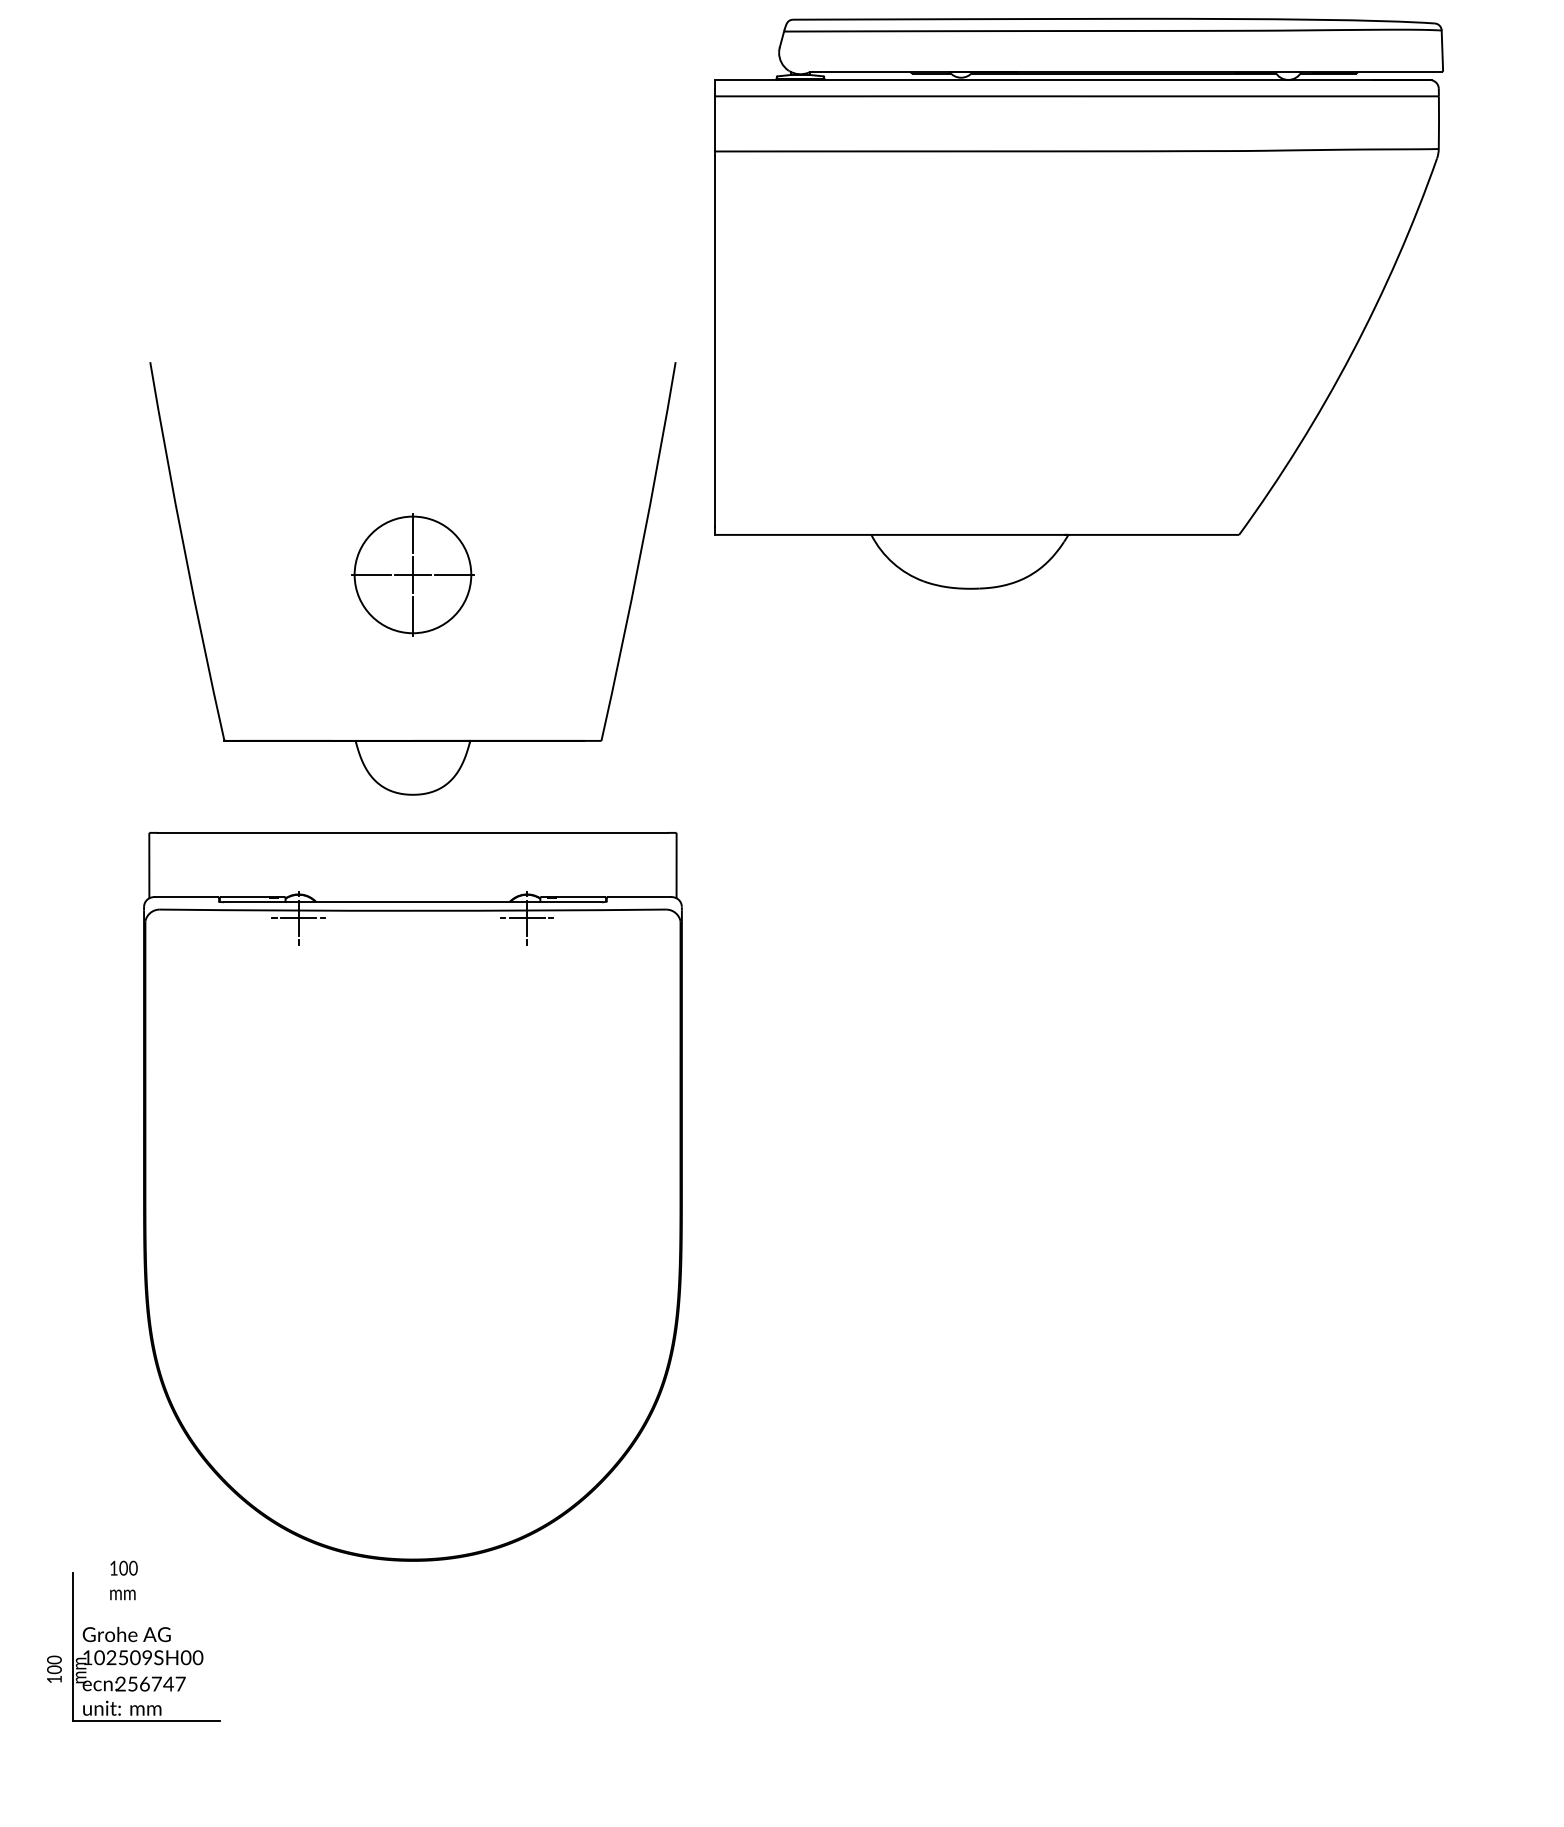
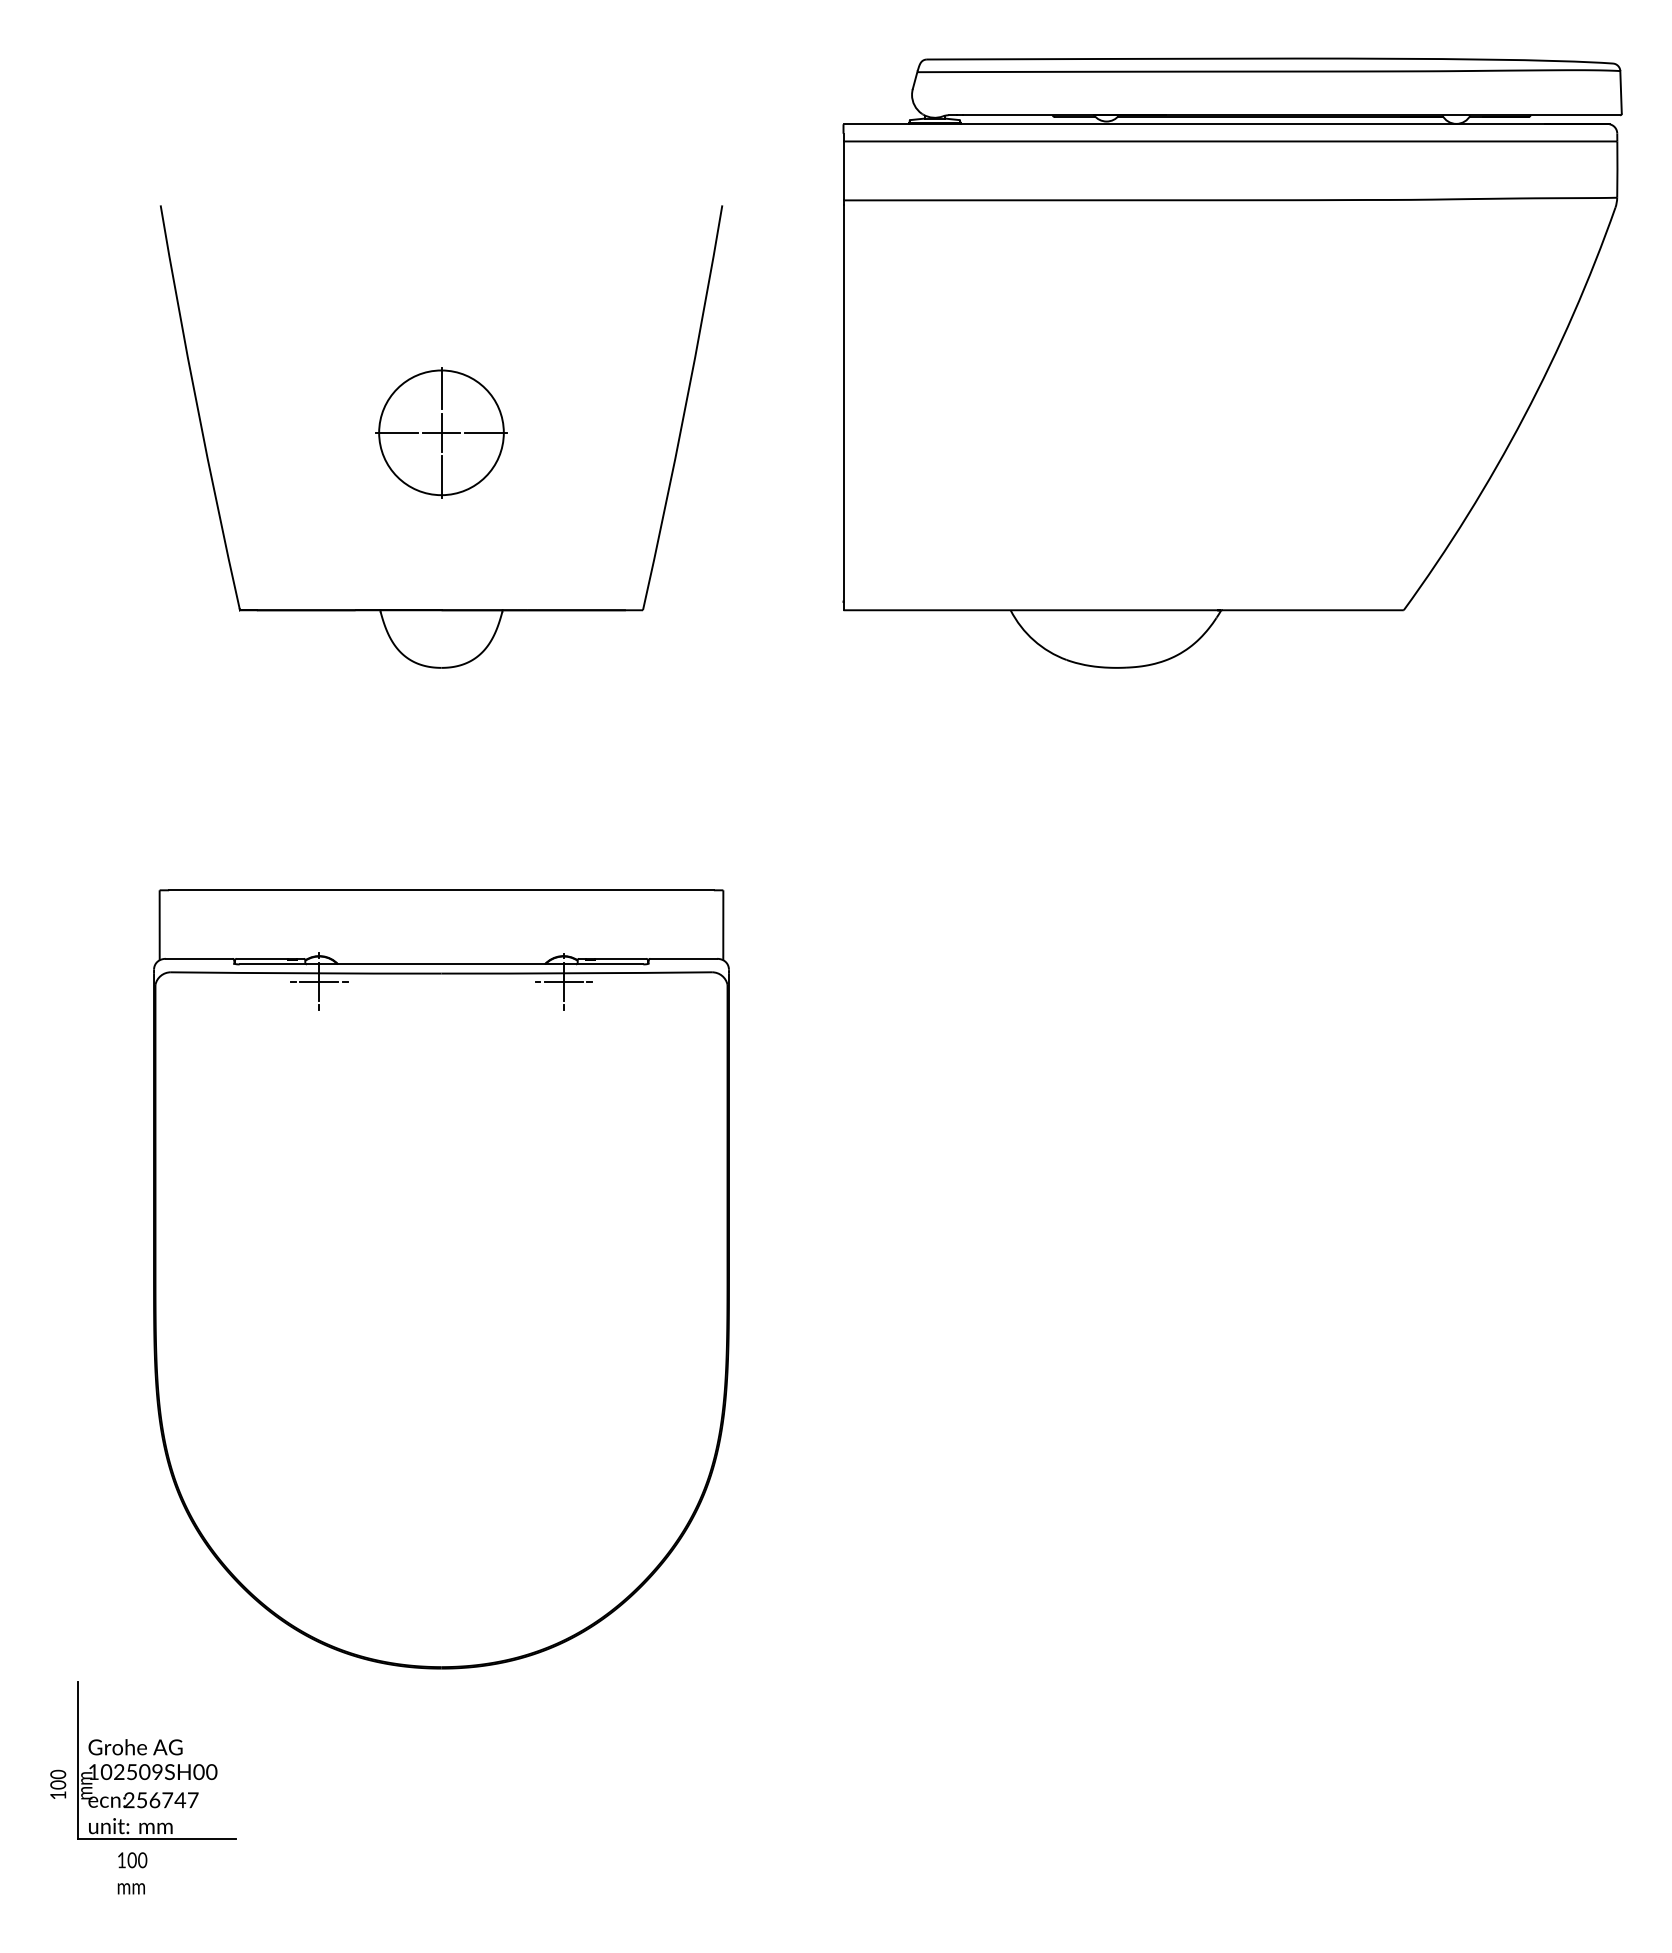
part: (1078, 303) -> (1232, 362), moved
part: (412, 578) -> (441, 436), moved
text: (123, 1580) -> (132, 1873), moved

